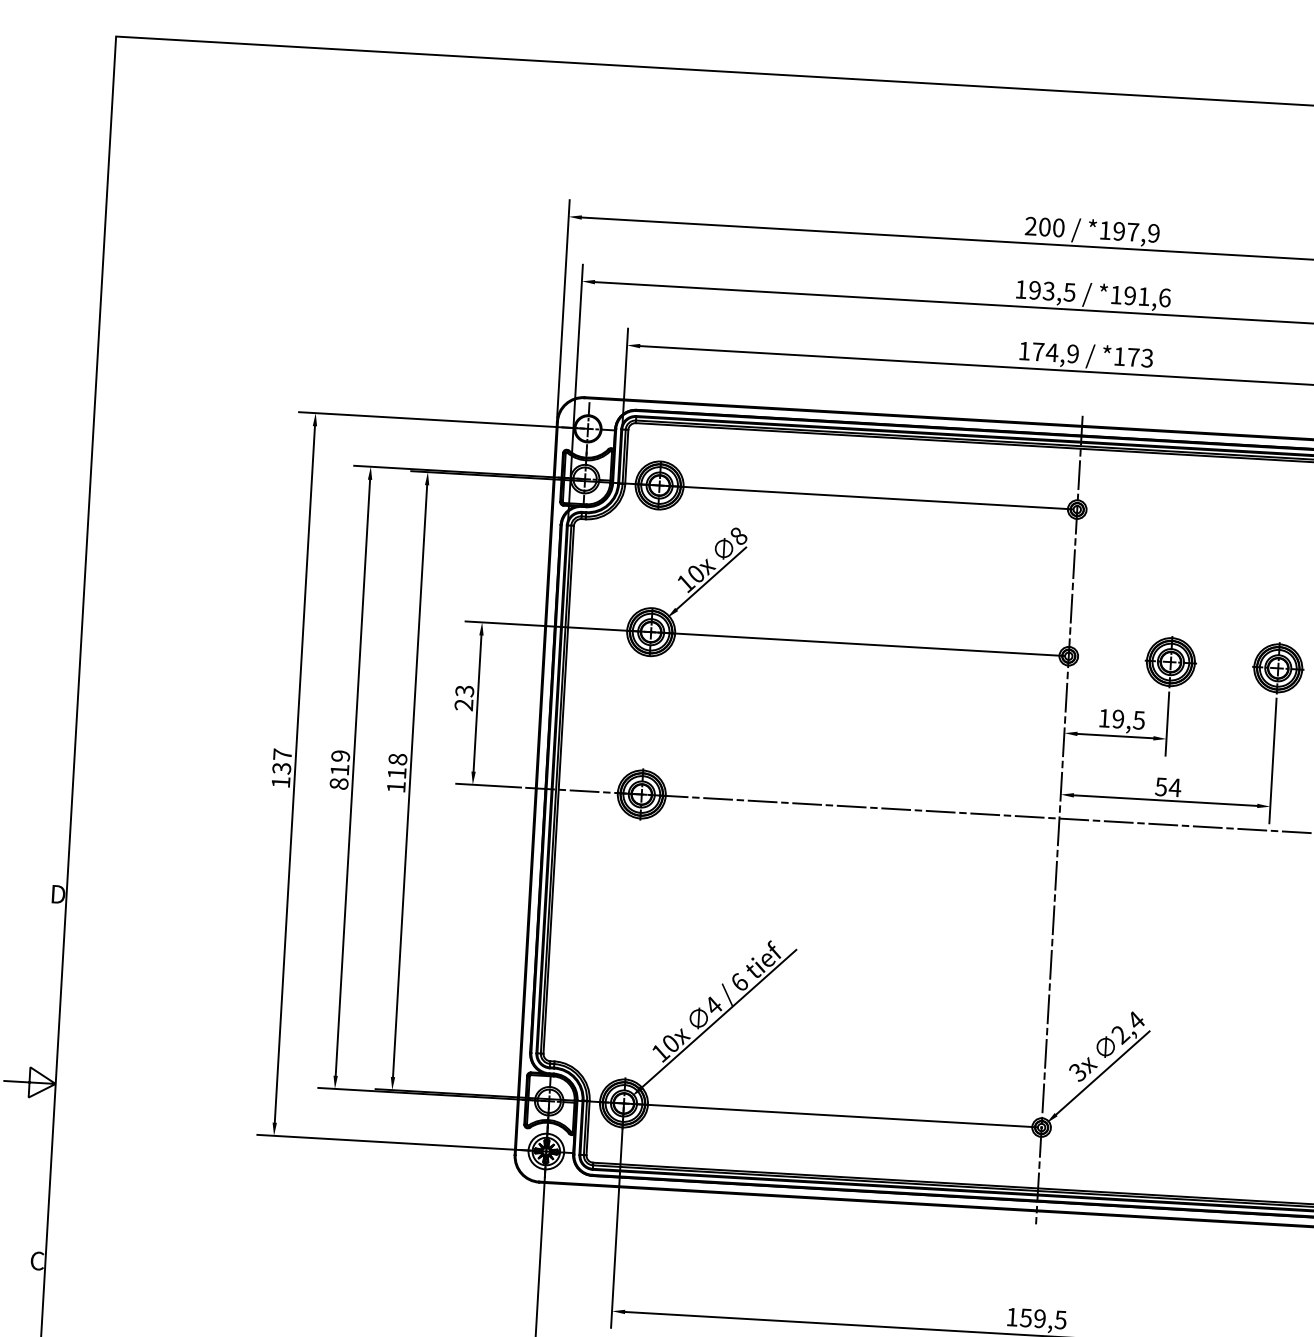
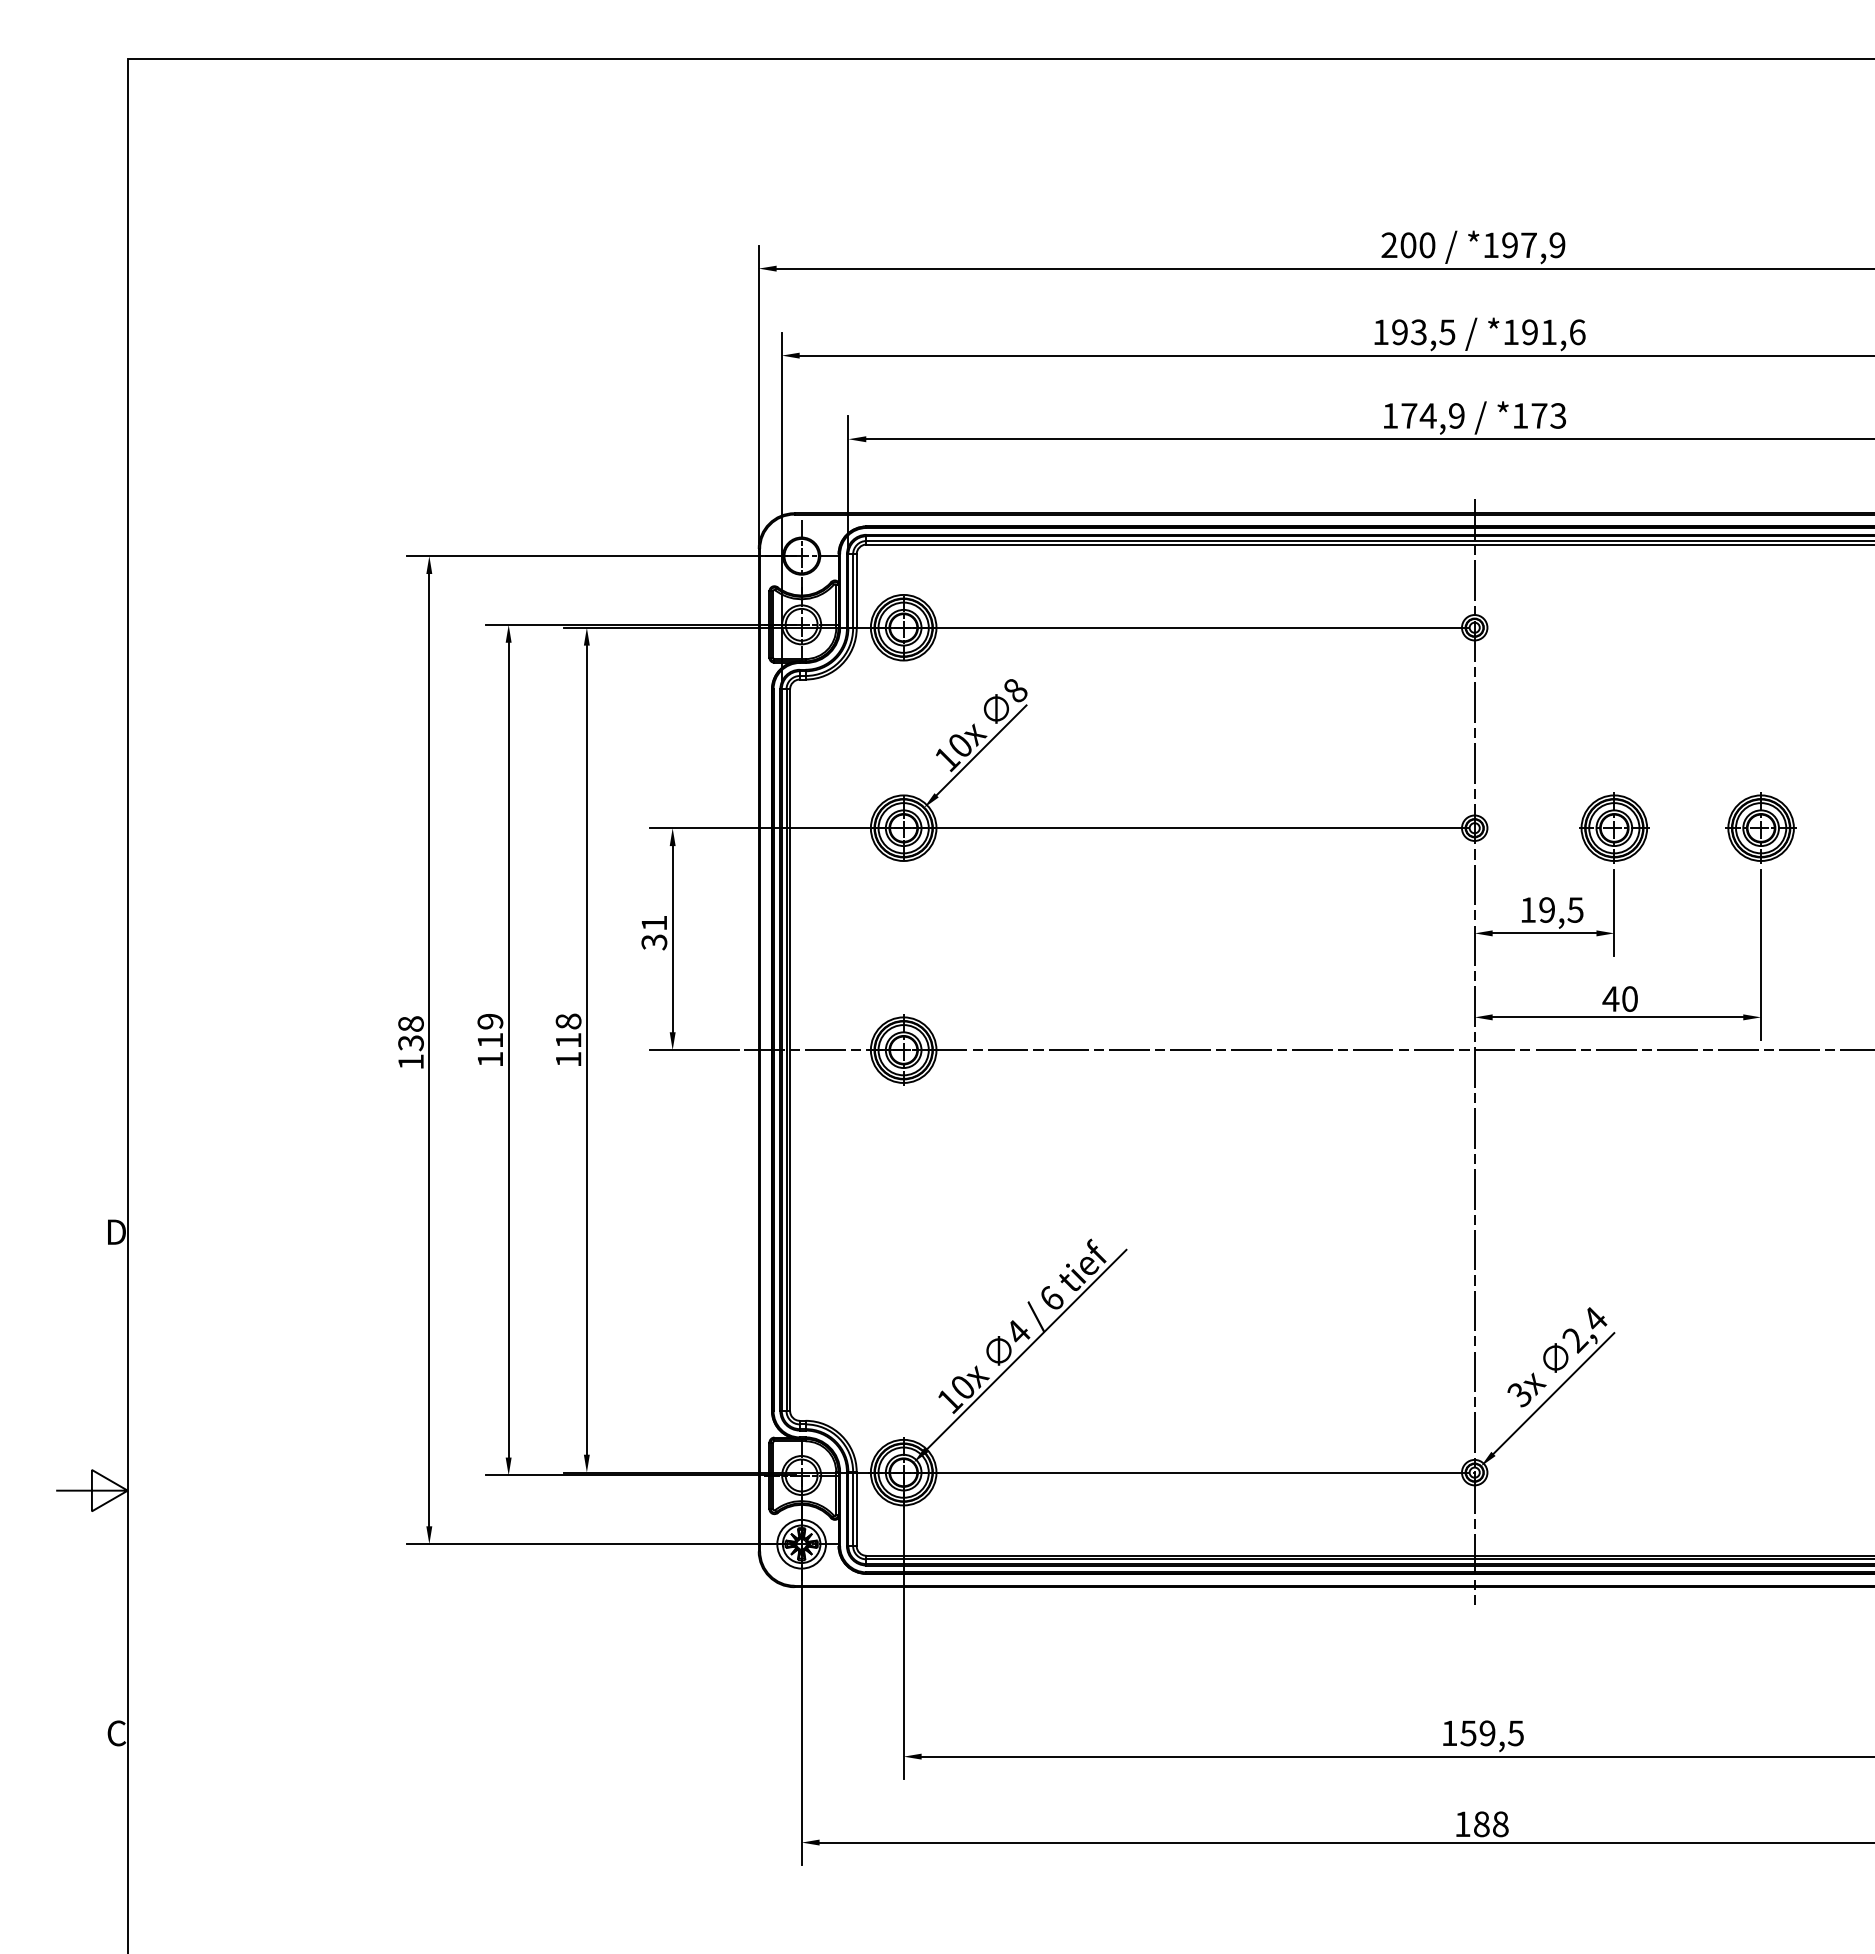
text: (464, 697) -> (654, 932), 23 -> 31
text: (282, 754) -> (410, 1023), 137 -> 138
text: (339, 783) -> (490, 1059), 819 -> 119
text: (1168, 786) -> (1620, 998), 54 -> 40

